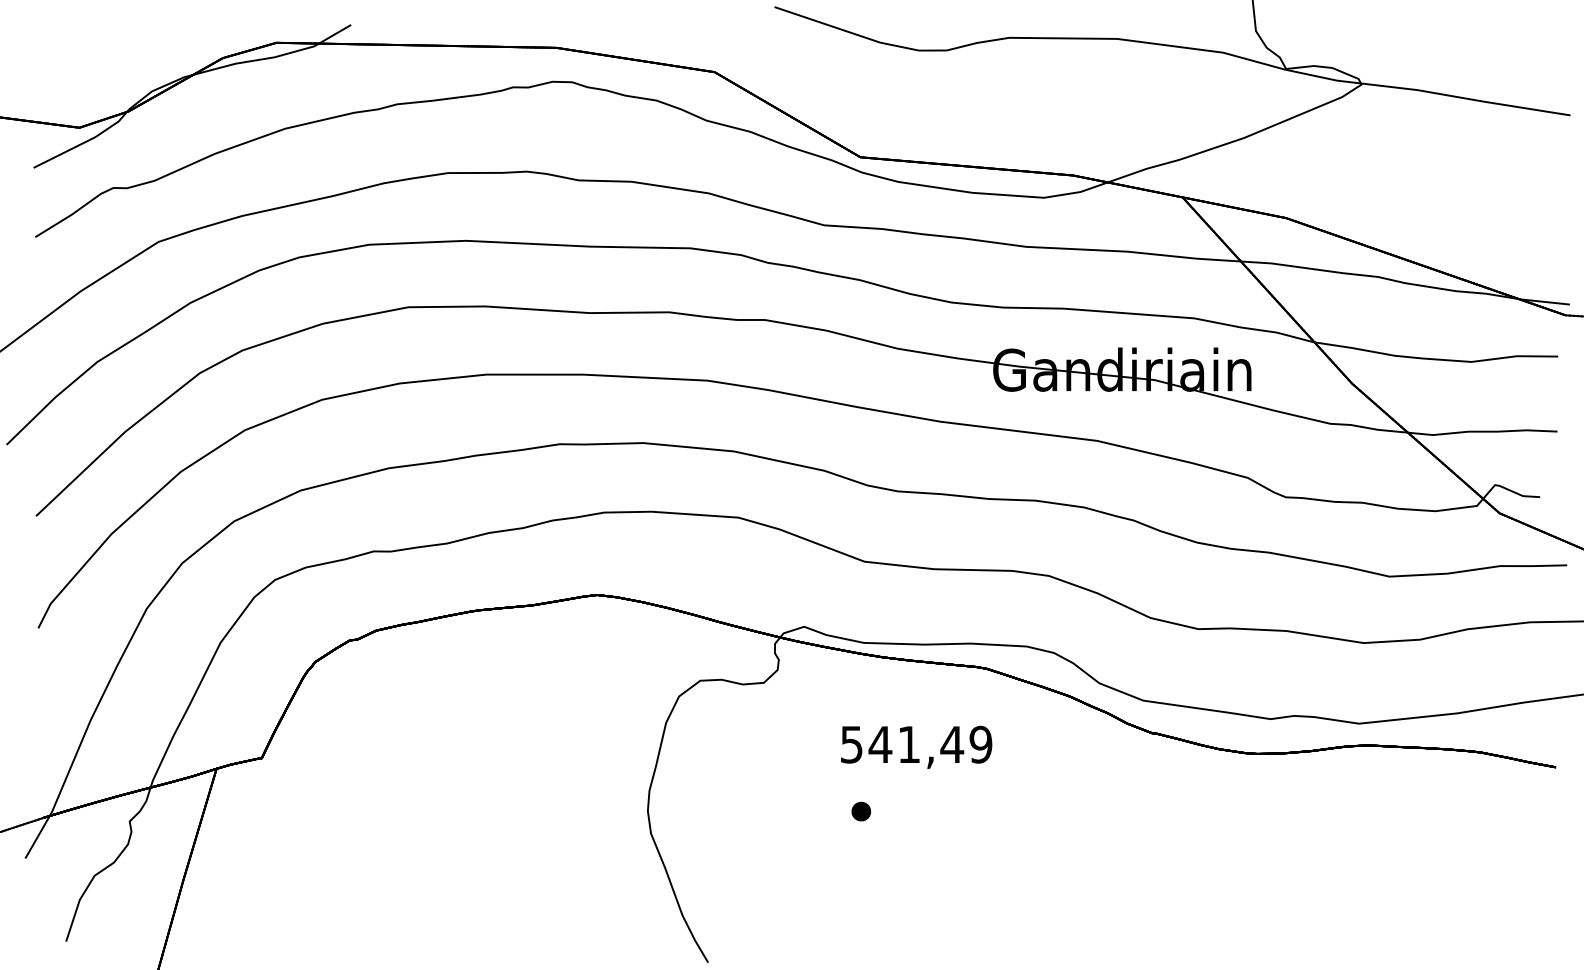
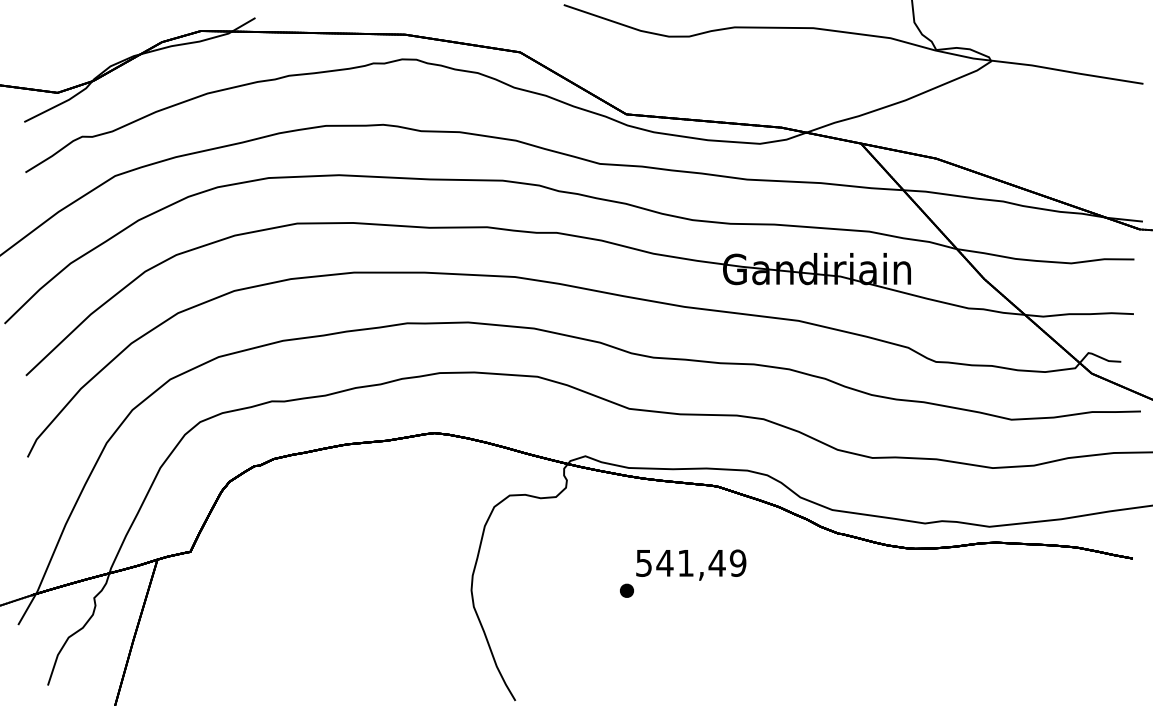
text: (916, 746) -> (691, 564), moved

